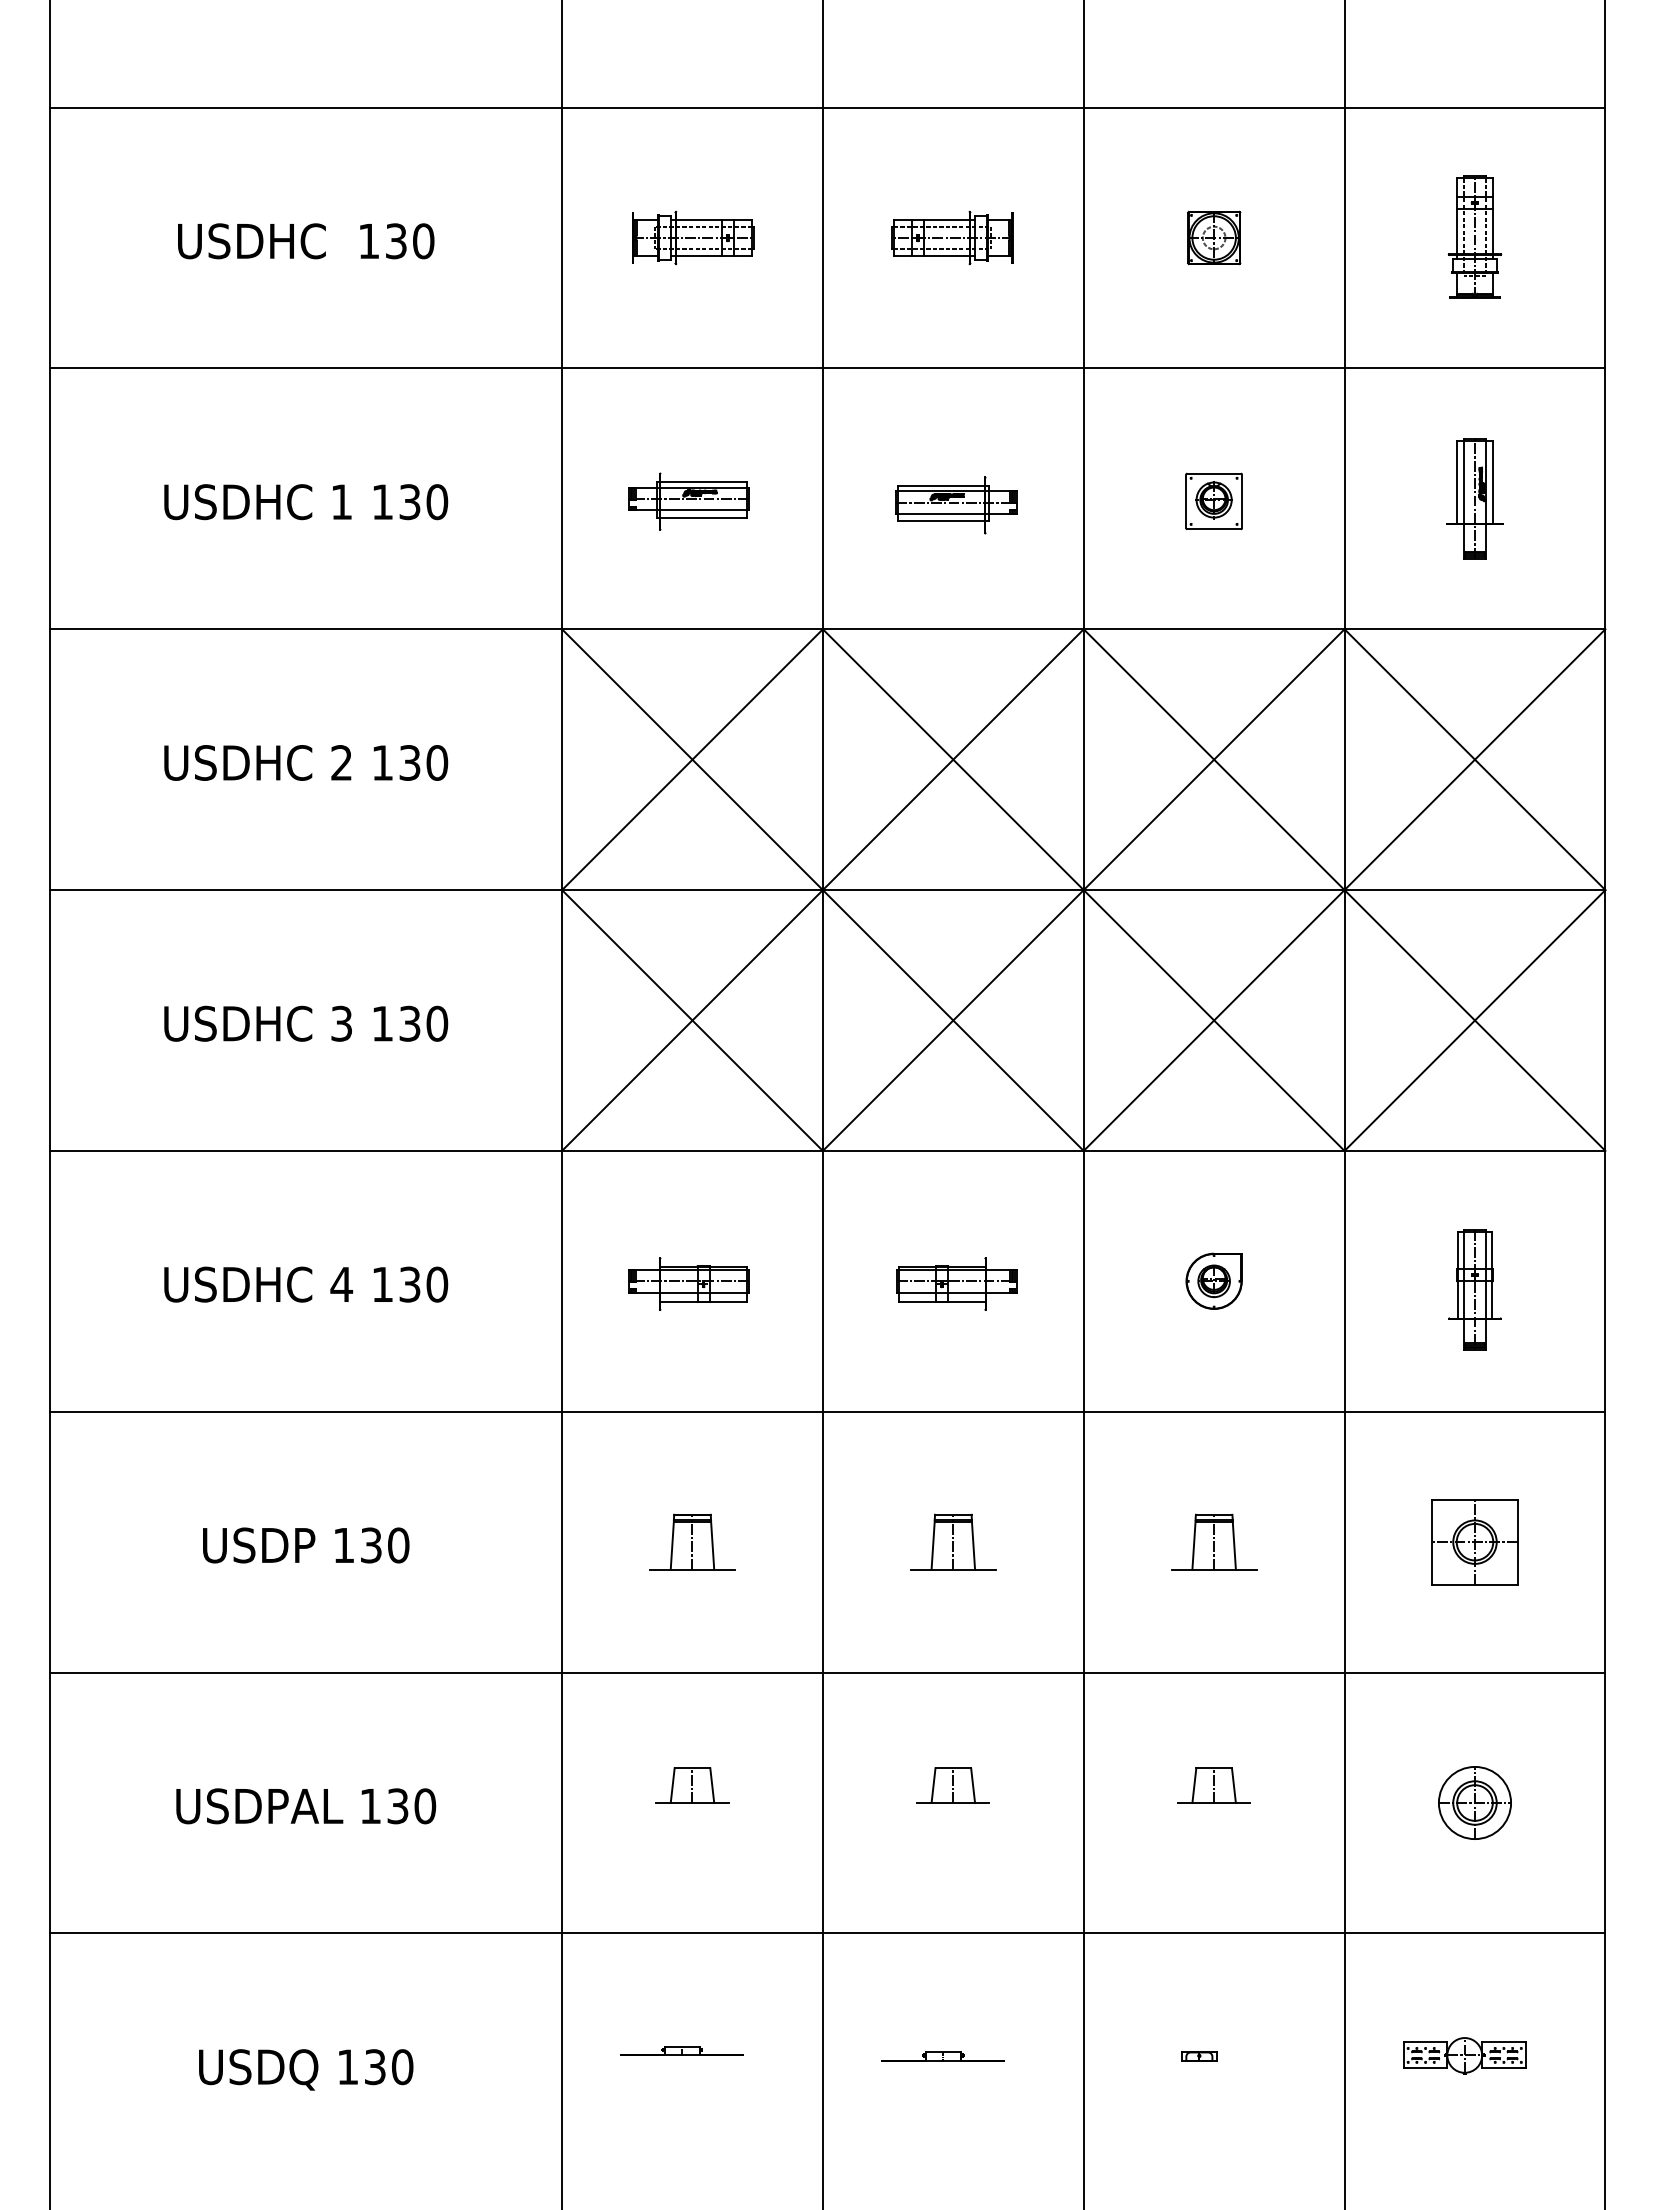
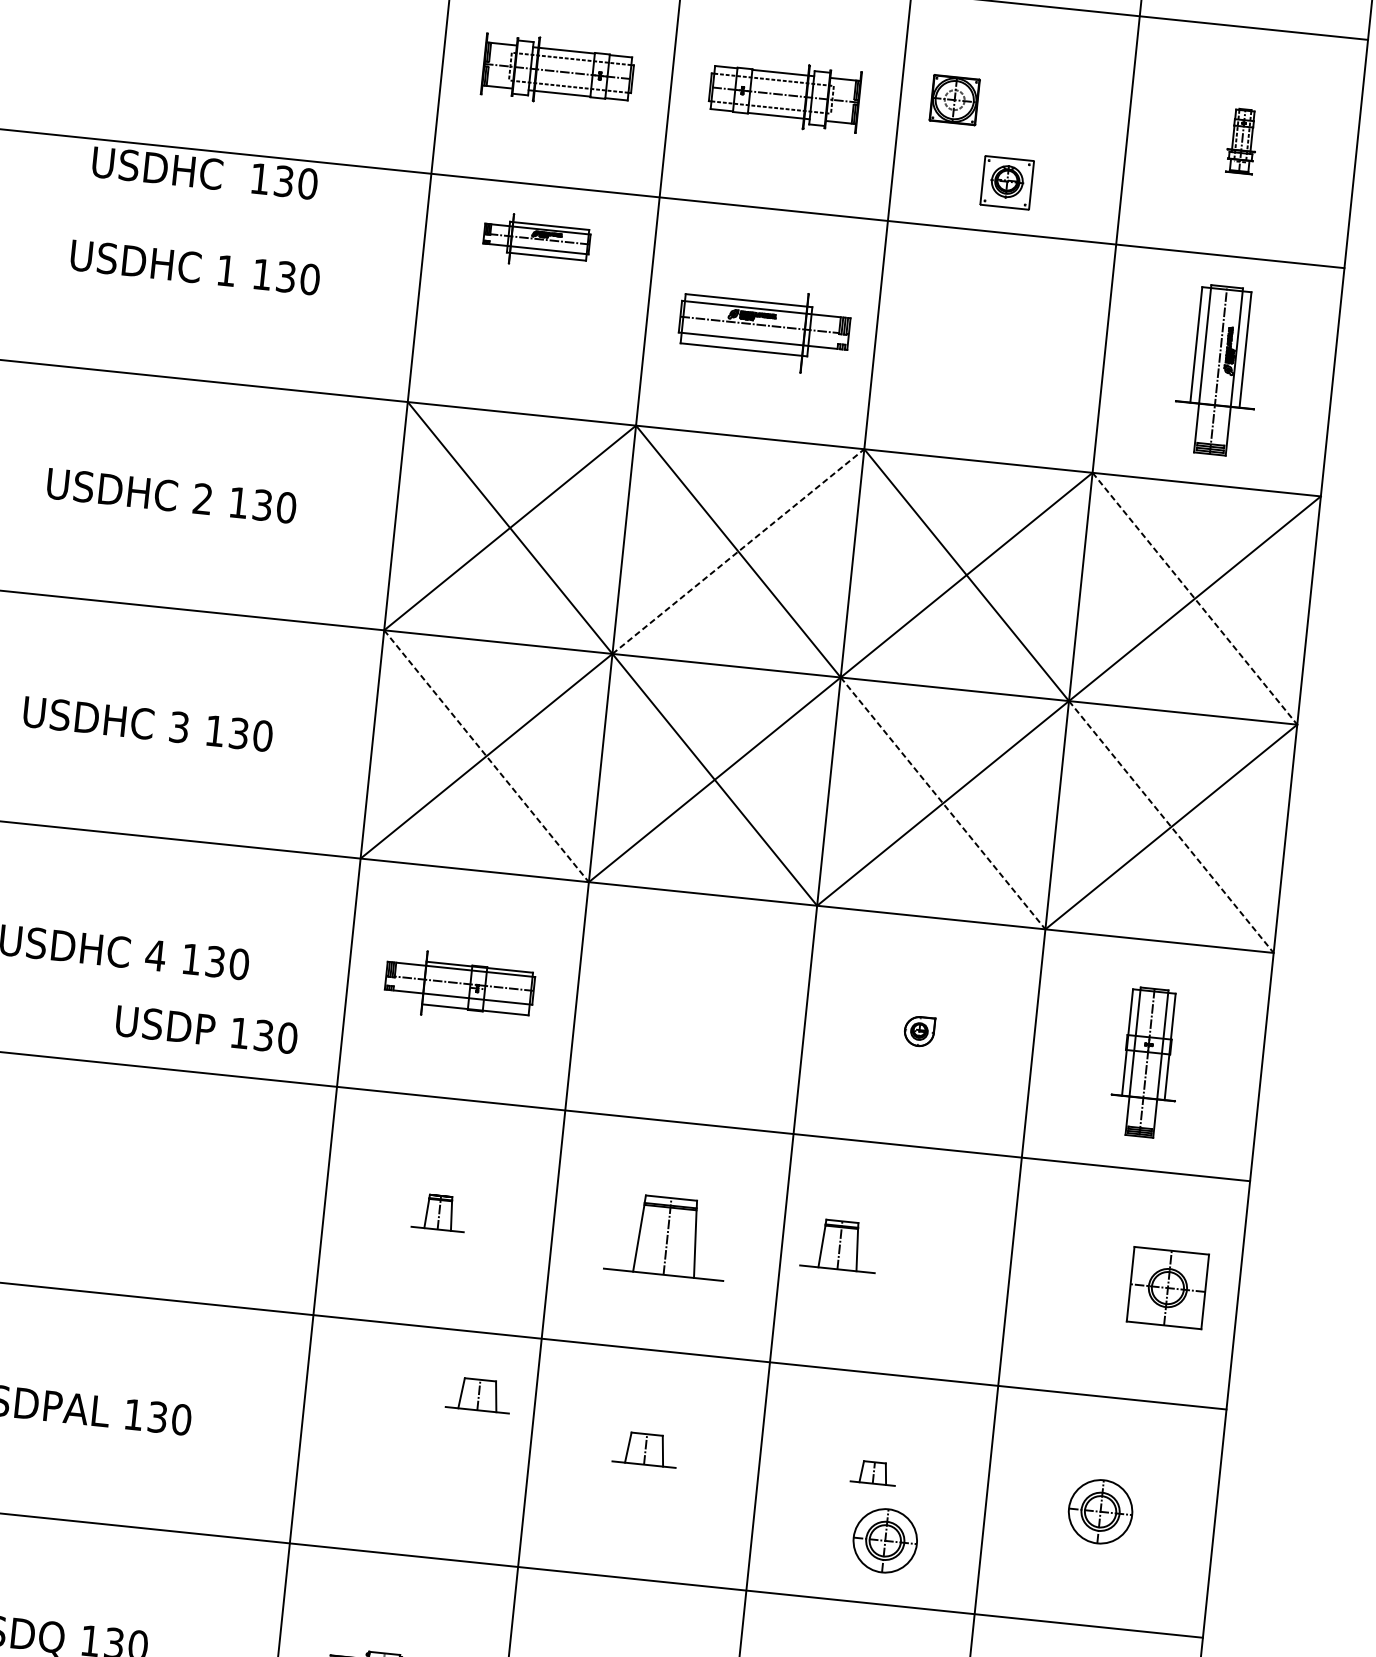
part: (1474, 236) -> (1241, 140), size x0.6
part: (693, 237) -> (558, 71), size x1.4
part: (952, 237) -> (784, 94), size x1.4
part: (1214, 237) -> (955, 99), moved
text: (306, 241) -> (205, 173), moved
part: (1474, 498) -> (1218, 370), size x1.6
part: (688, 501) -> (536, 241), moved
part: (1213, 501) -> (1006, 182), moved
part: (956, 505) -> (764, 329), size x1.6
line: (953, 759) -> (738, 551), solid -> dashed
line: (1475, 760) -> (1195, 599), solid -> dashed
line: (692, 1020) -> (486, 756), solid -> dashed
line: (1214, 1020) -> (943, 803), solid -> dashed
line: (1475, 1020) -> (1171, 827), solid -> dashed
part: (1213, 1280) -> (918, 1030), size x0.6
part: (688, 1283) -> (459, 986), size x1.4
part: (956, 1283) -> (693, 1010), removed
part: (1474, 1289) -> (1146, 1062), size x1.4
part: (692, 1541) -> (439, 1212), size x0.7
part: (953, 1541) -> (667, 1235), size x1.6
part: (1214, 1541) -> (840, 1244), moved
part: (1474, 1542) -> (1167, 1288), moved
text: (306, 1545) -> (207, 1029), moved
part: (692, 1785) -> (478, 1394), moved
part: (1213, 1785) -> (873, 1472), size x0.7
part: (1234, 1860) -> (884, 1540), added

